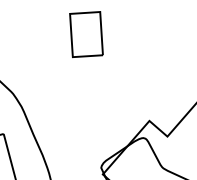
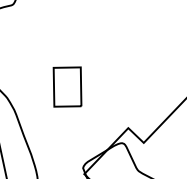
part: (86, 33) -> (67, 86), moved

